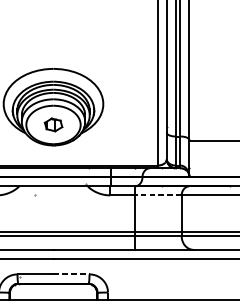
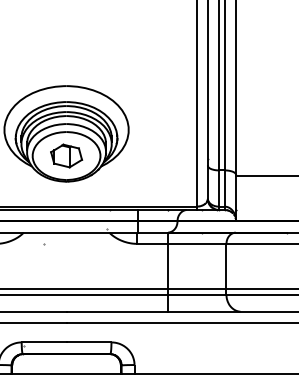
part: (53, 124) -> (66, 155), size x1.43
line: (157, 195) -> (196, 243), dashed -> solid
line: (71, 274) -> (89, 342), dashed -> solid

